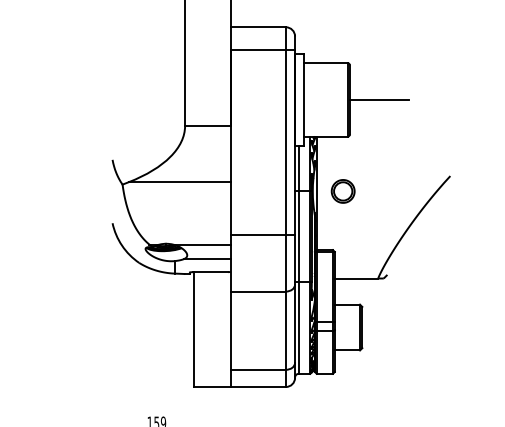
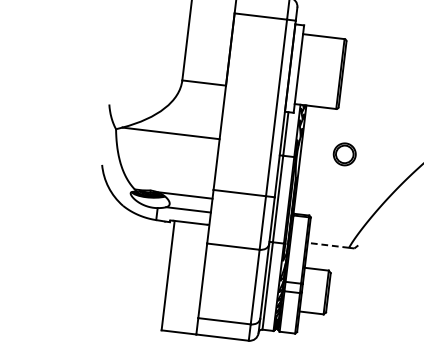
line: (379, 99) -> (370, 77), removed
part: (342, 191) -> (344, 154), moved
line: (356, 278) -> (328, 245), solid -> dashed

